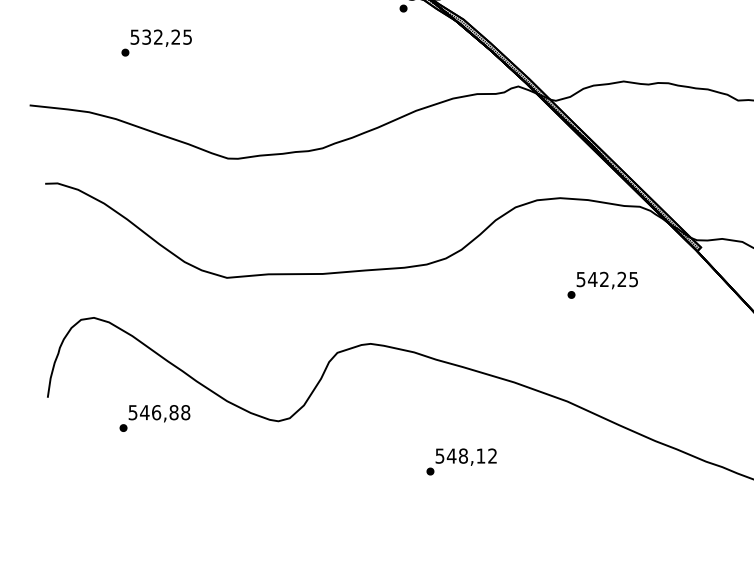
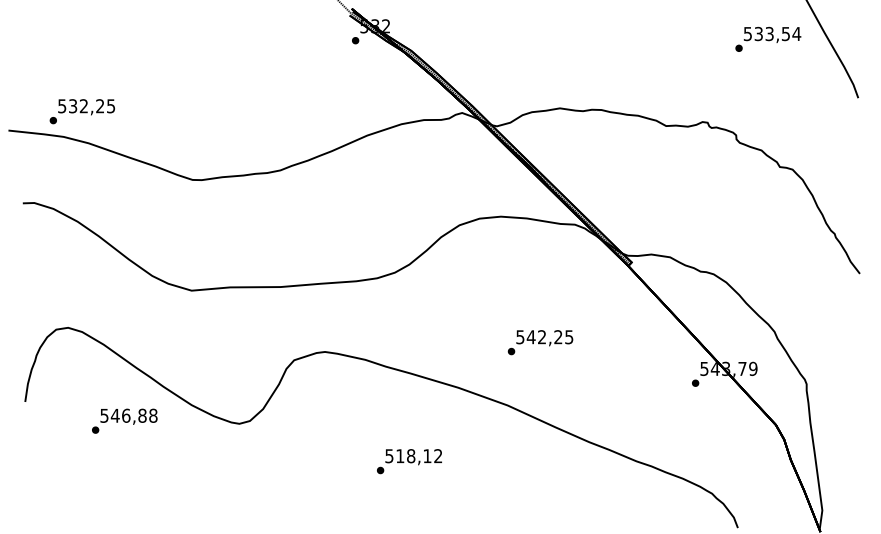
text: (155, 42) -> (81, 111), moved
text: (602, 285) -> (540, 342), moved
text: (450, 456) -> (399, 456), 548,12 -> 518,12

